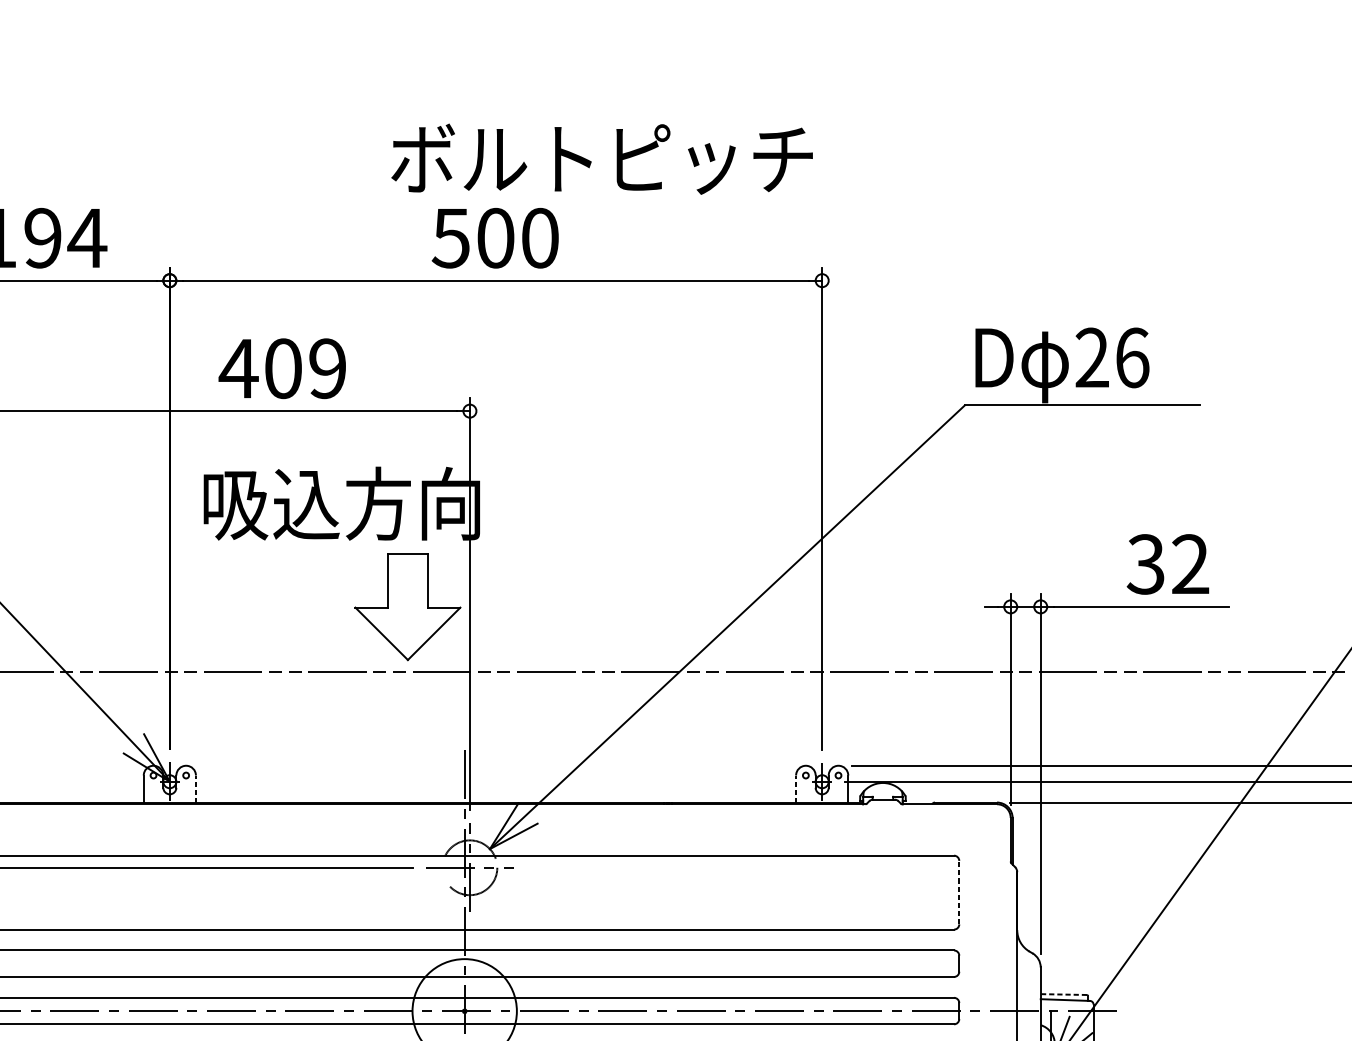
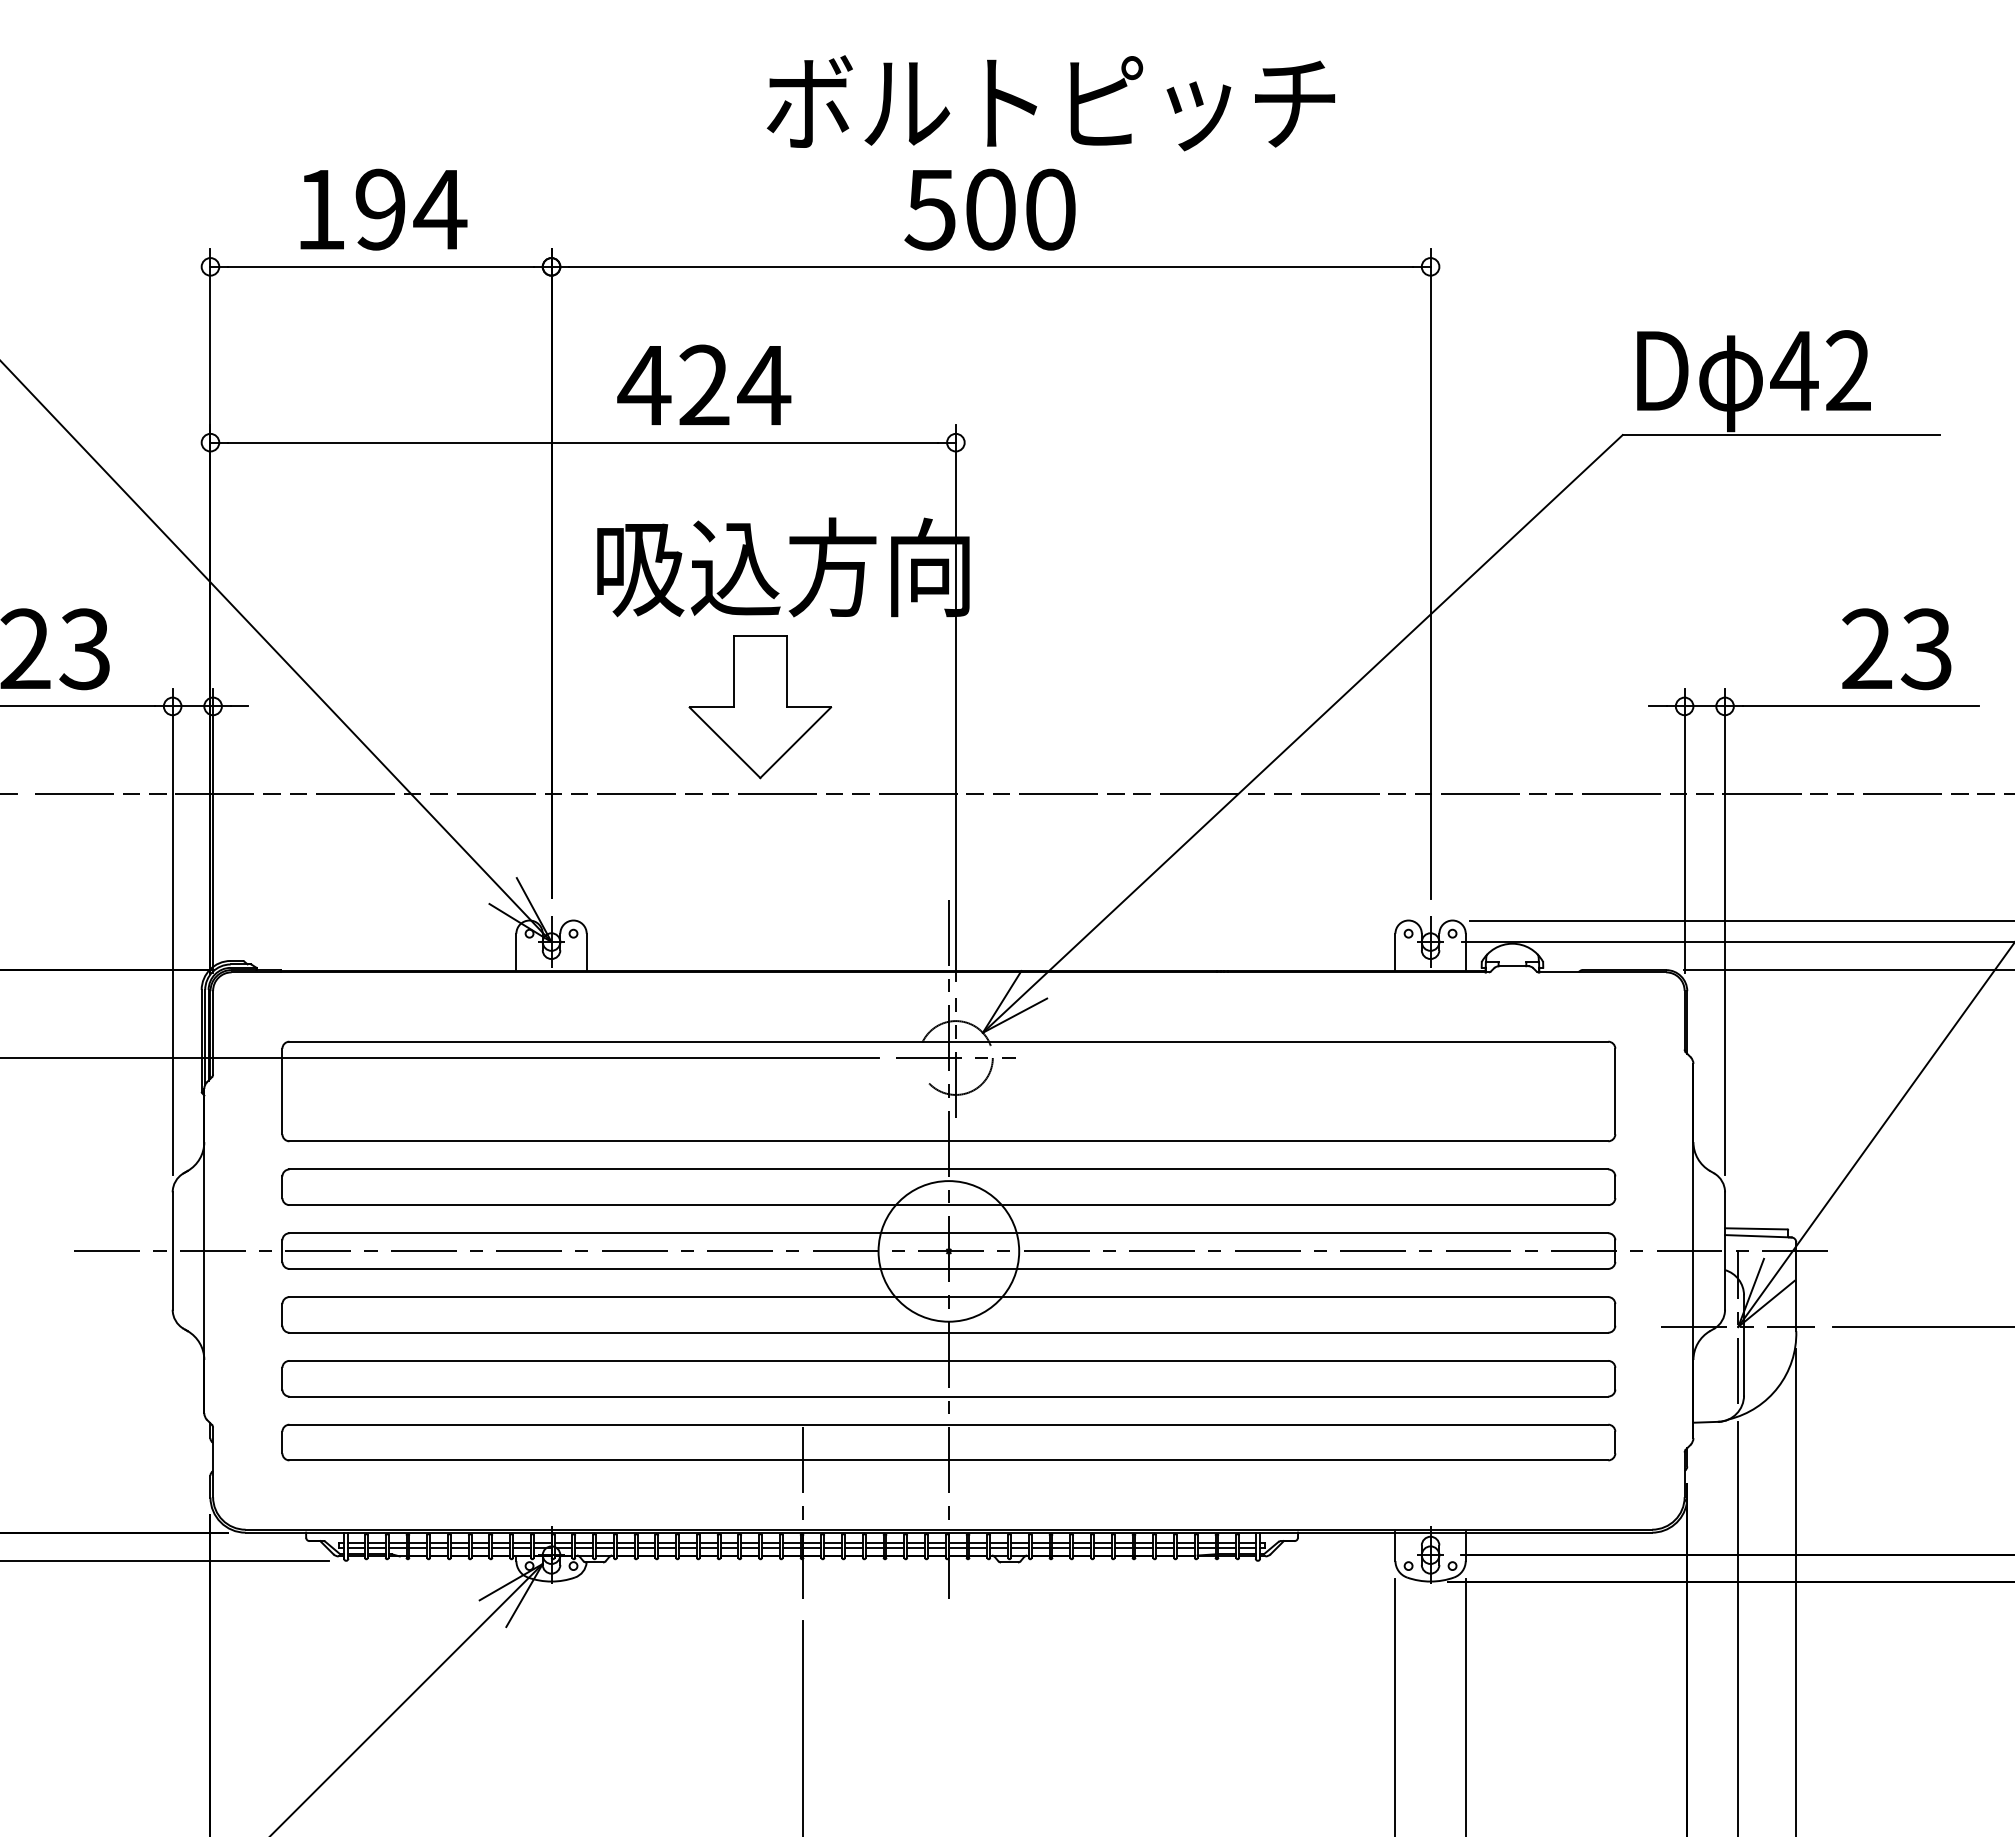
text: (601, 159) -> (1050, 103), moved
text: (1111, 357) -> (1820, 370), 26 -> 42
text: (306, 368) -> (735, 385), 409 -> 424
text: (1167, 564) -> (1896, 649), 32 -> 23
part: (408, 607) -> (760, 707), moved
line: (195, 789) -> (586, 952), dashed -> solid
line: (796, 789) -> (1395, 952), dashed -> solid
line: (959, 892) -> (1615, 1091), dashed -> solid
line: (1063, 994) -> (1755, 1228), dashed -> solid

